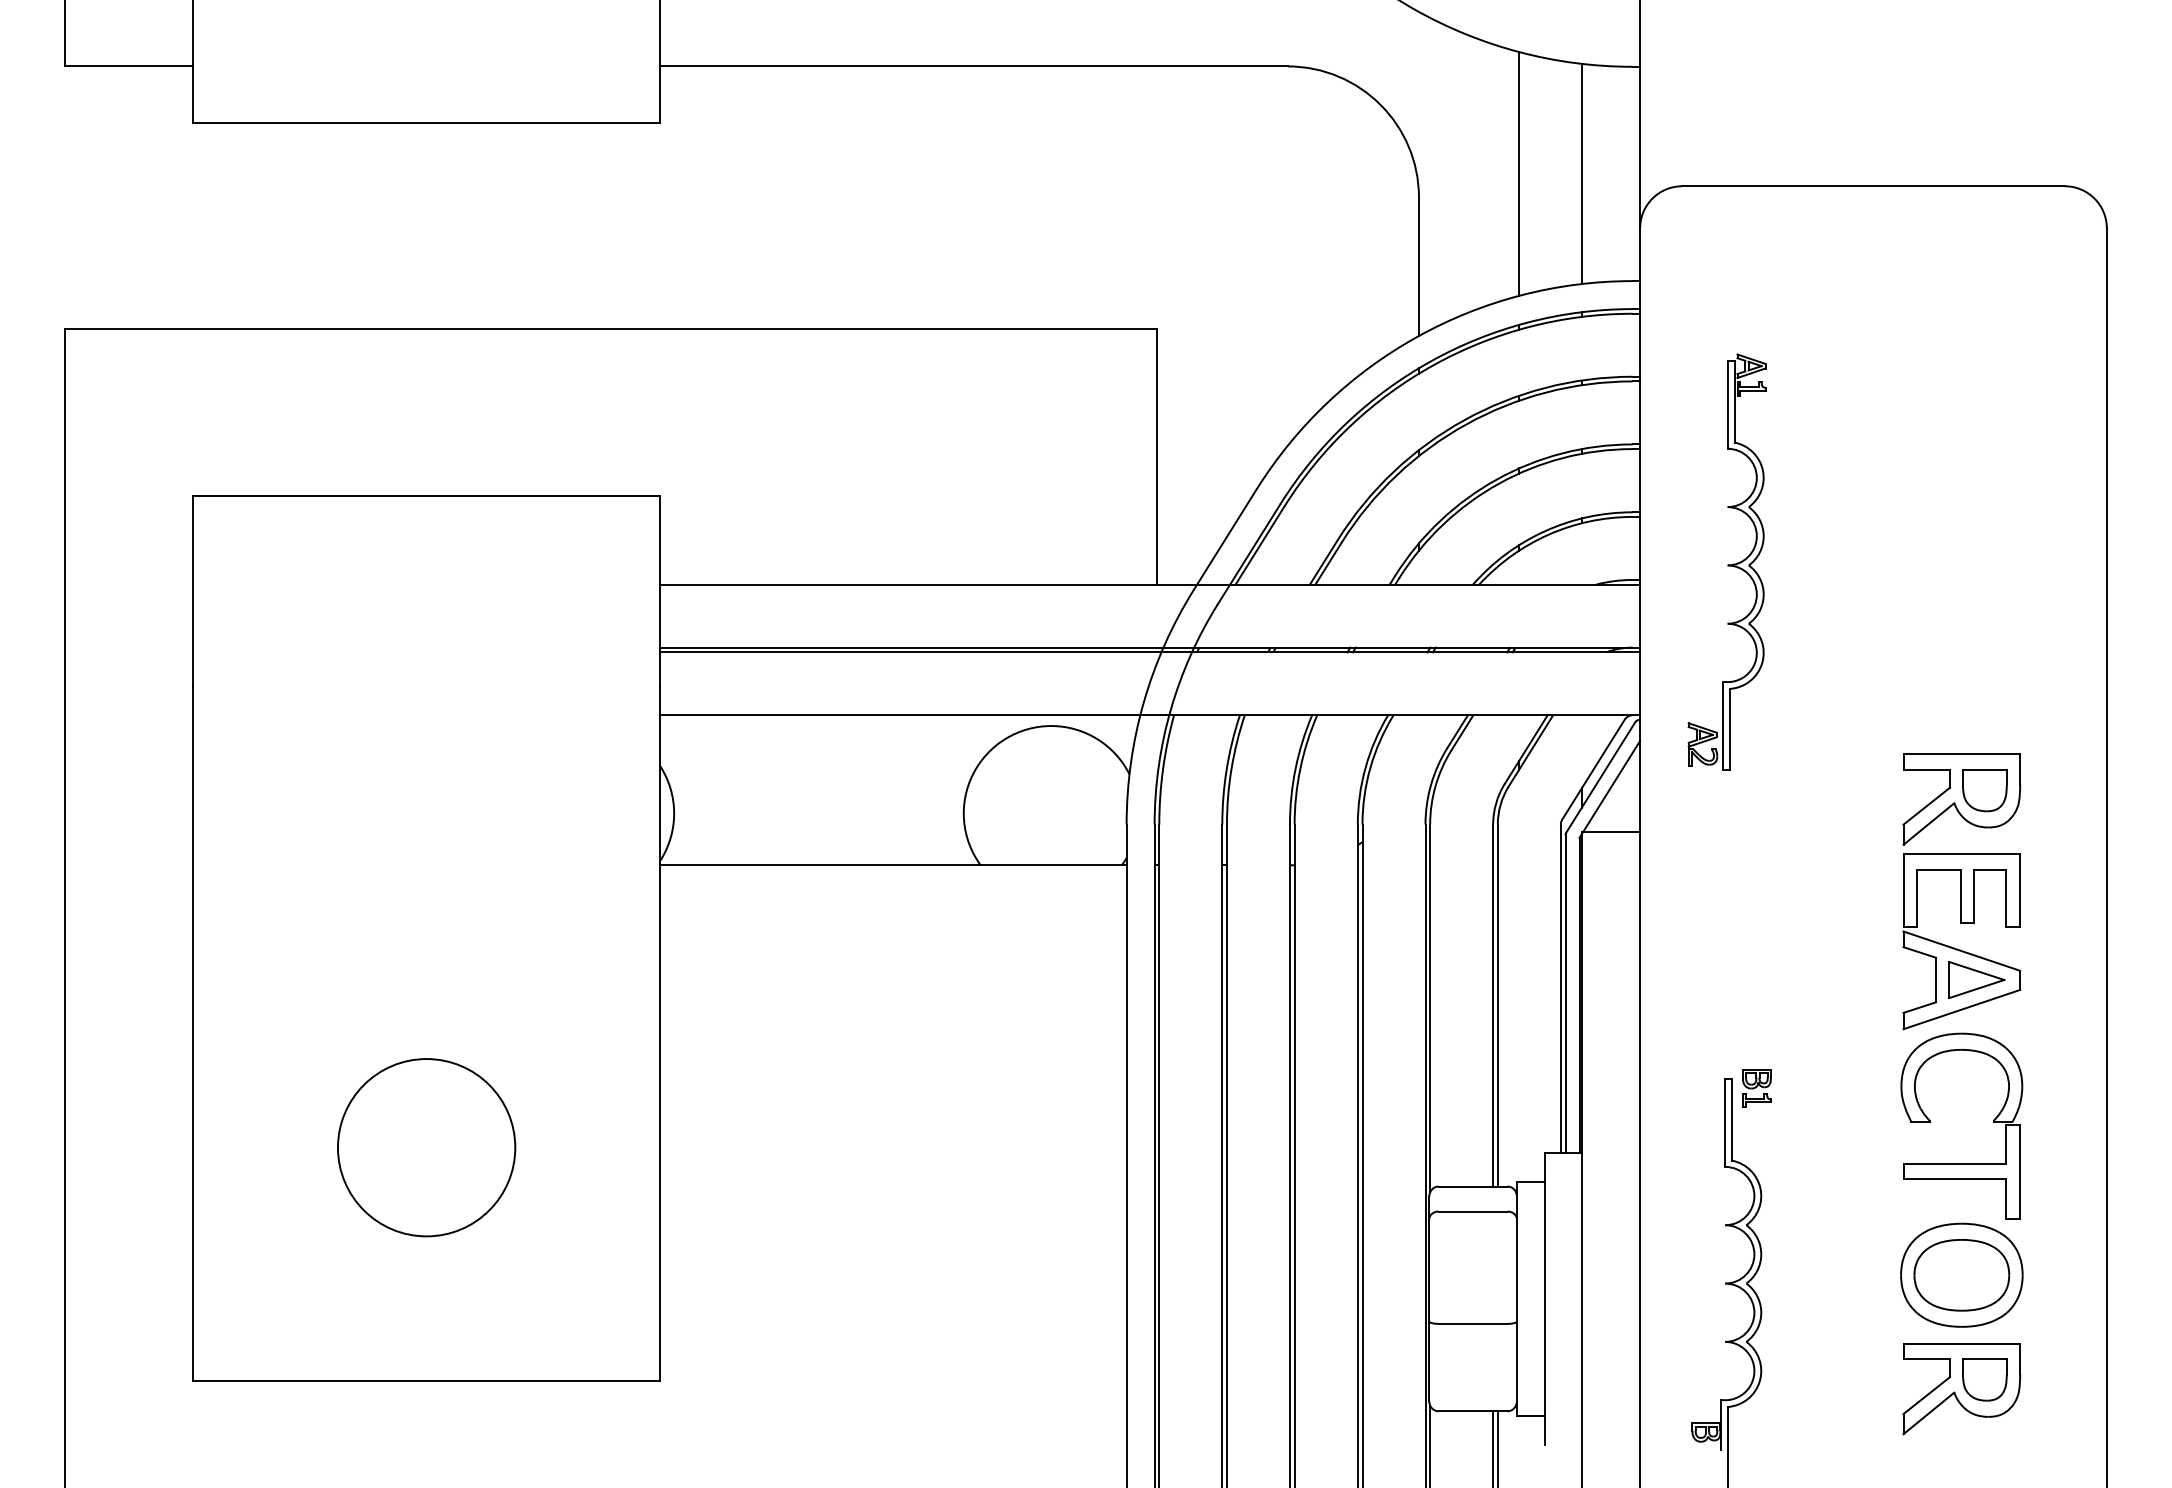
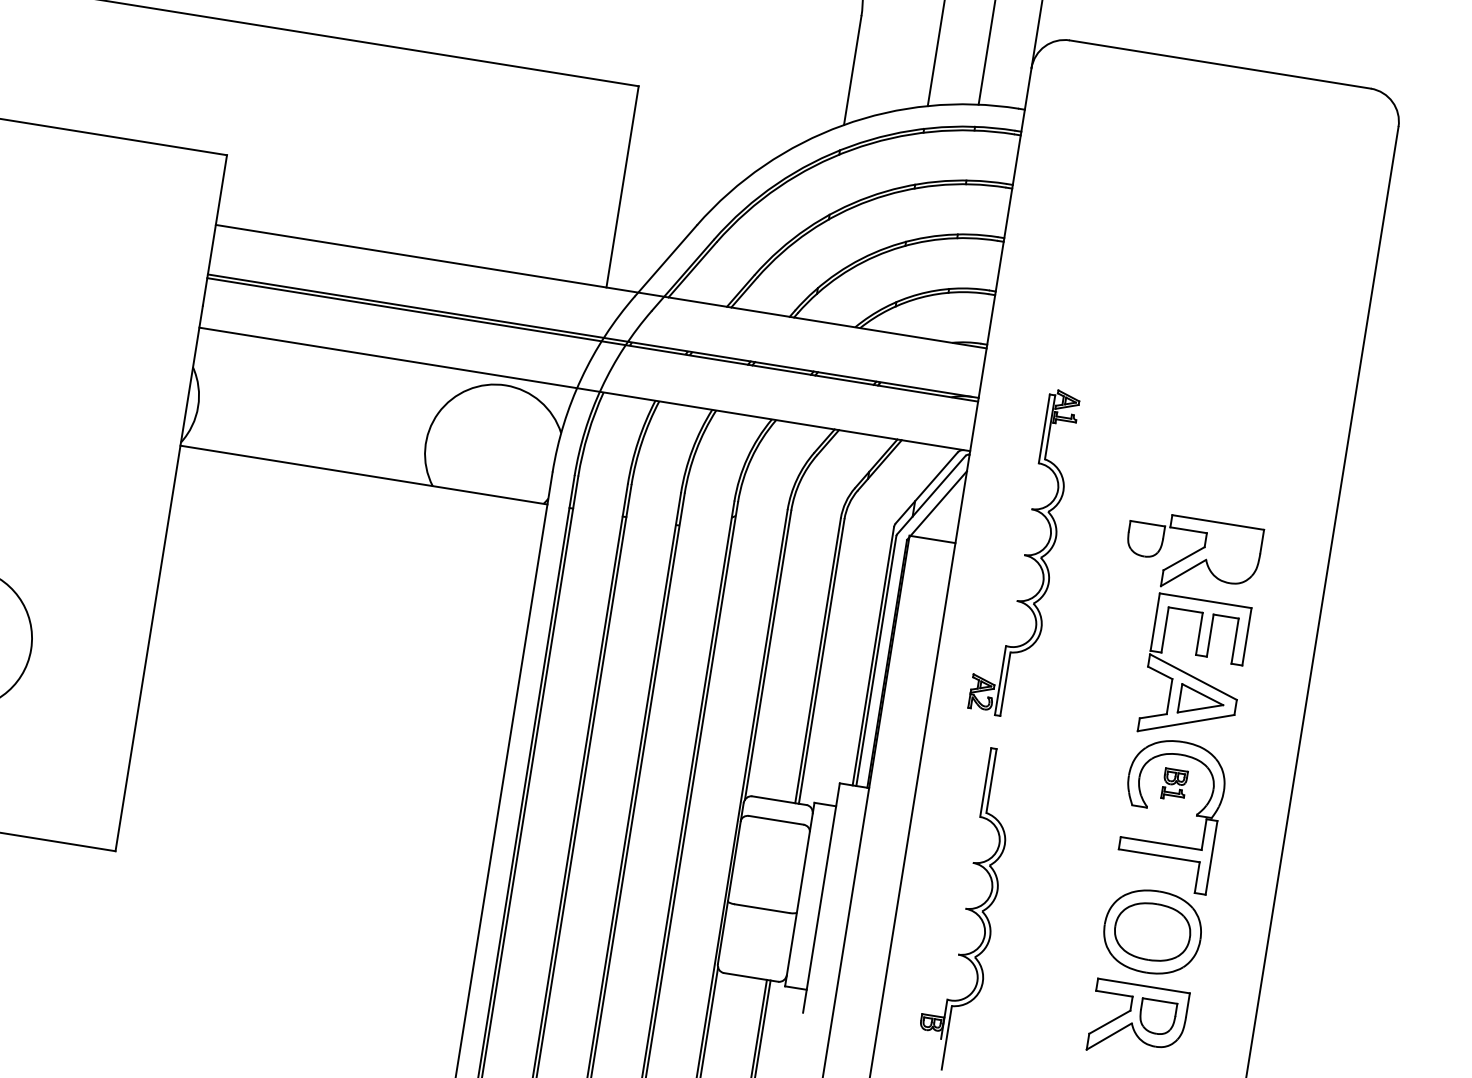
part: (1726, 561) -> (1023, 551), moved
part: (1984, 790) -> (1145, 539), moved
part: (1756, 1088) -> (1174, 784), moved

